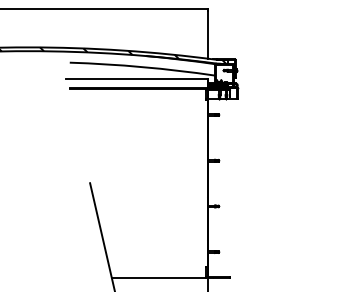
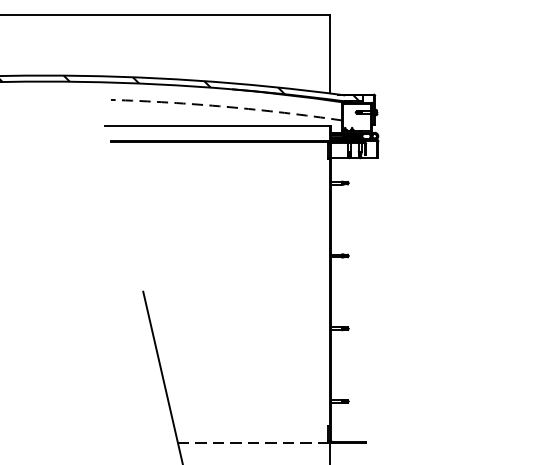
arc: (142, 67) -> (226, 107), solid -> dashed
line: (159, 278) -> (253, 443), solid -> dashed

